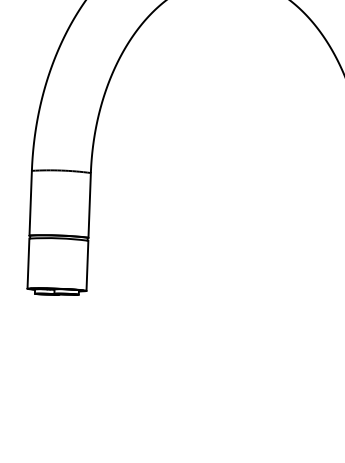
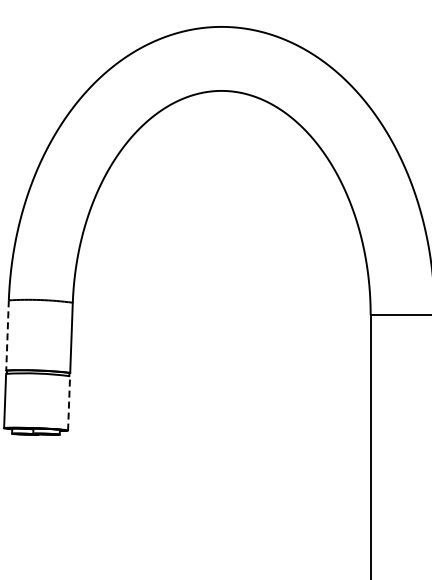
line: (30, 204) -> (7, 336), solid -> dashed
line: (87, 265) -> (69, 402), solid -> dashed

